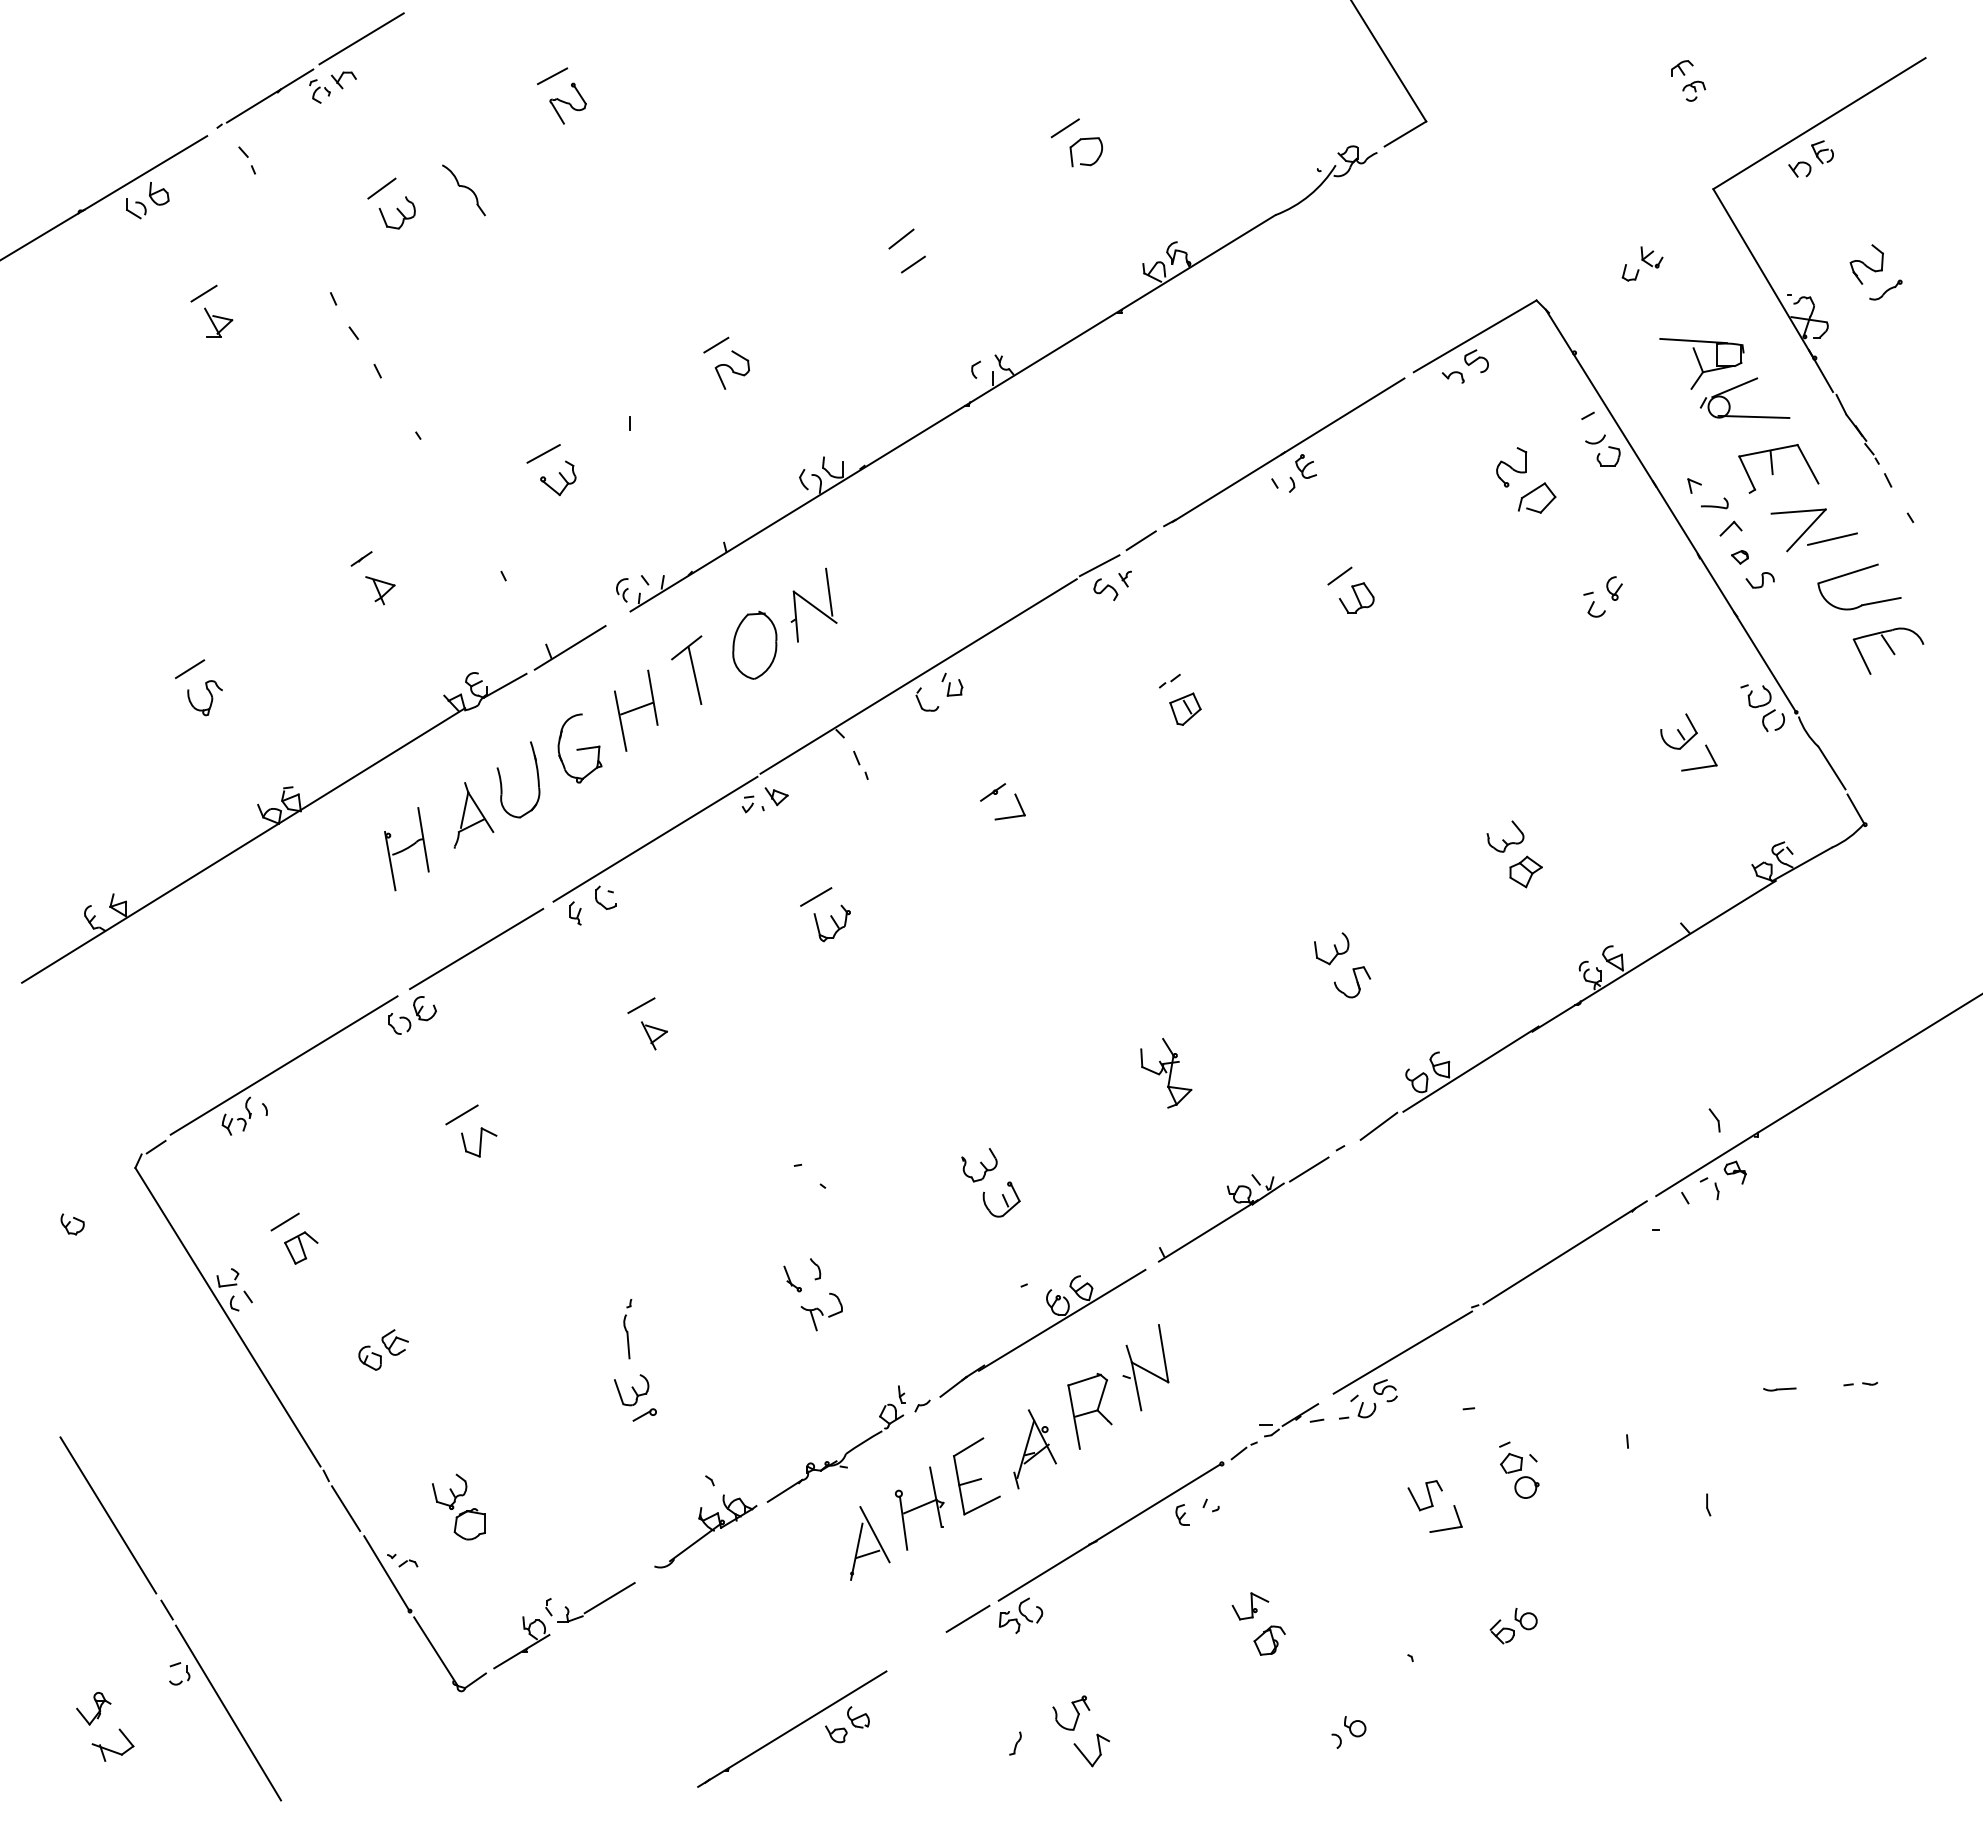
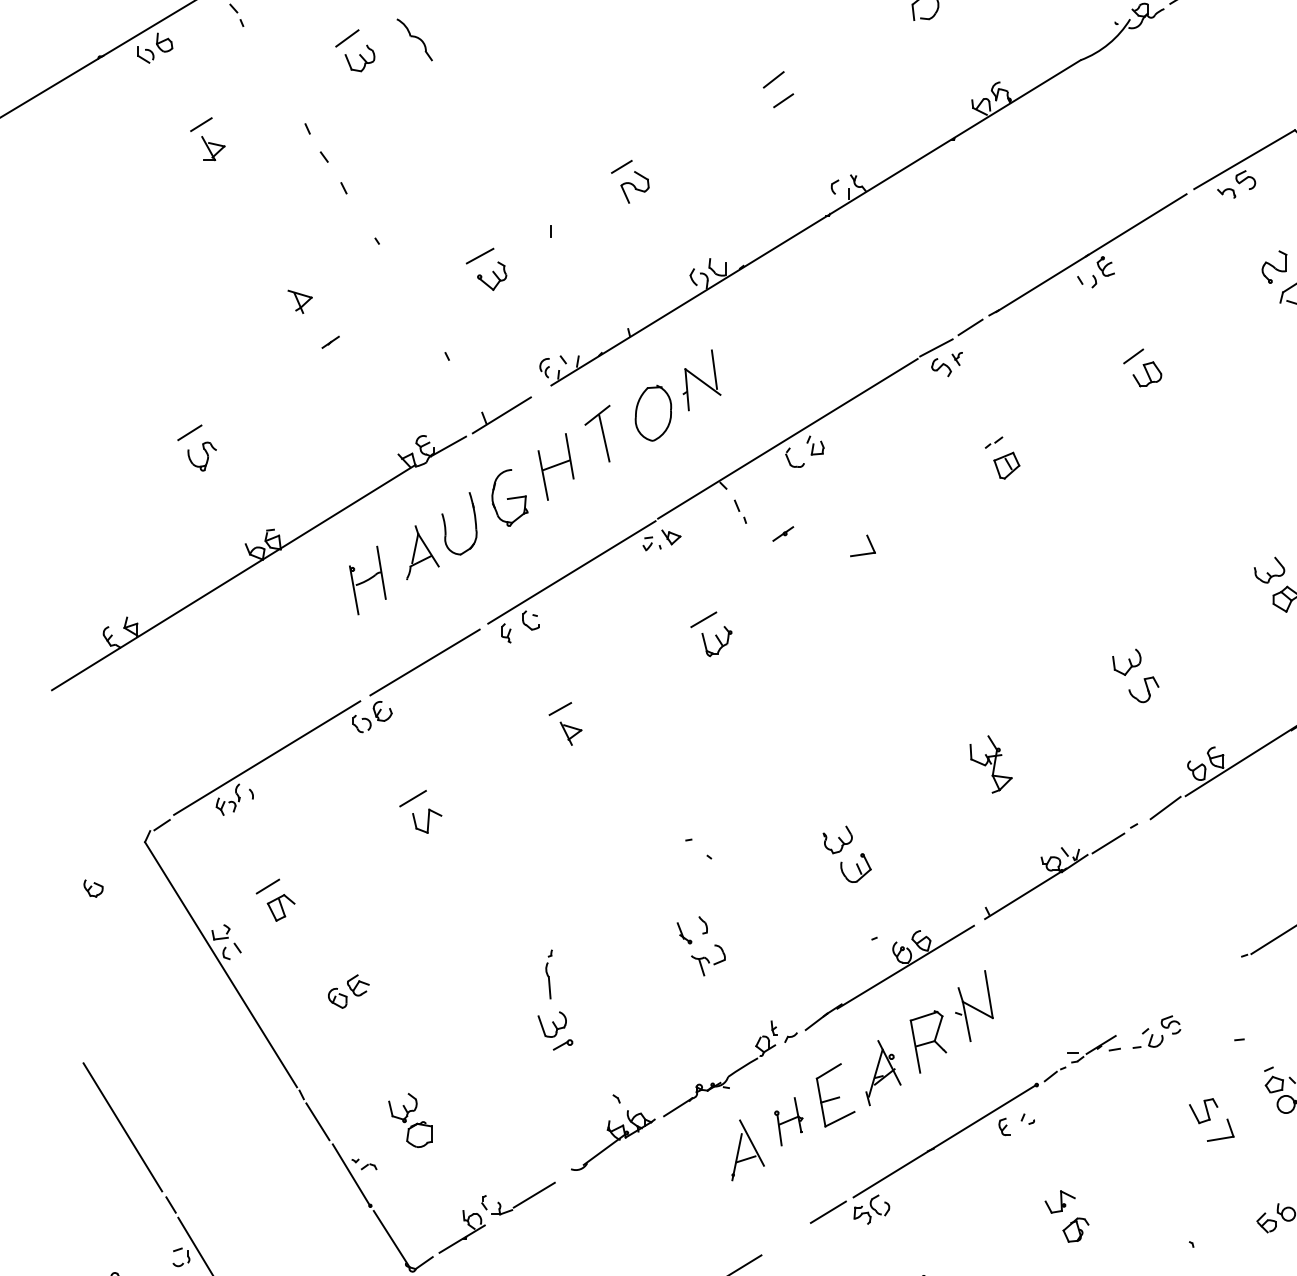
part: (380, 590) -> (300, 301), moved
part: (993, 792) -> (783, 534), moved
line: (1402, 1352) -> (1184, 993), removed
part: (919, 1508) -> (788, 1121), size x0.7

